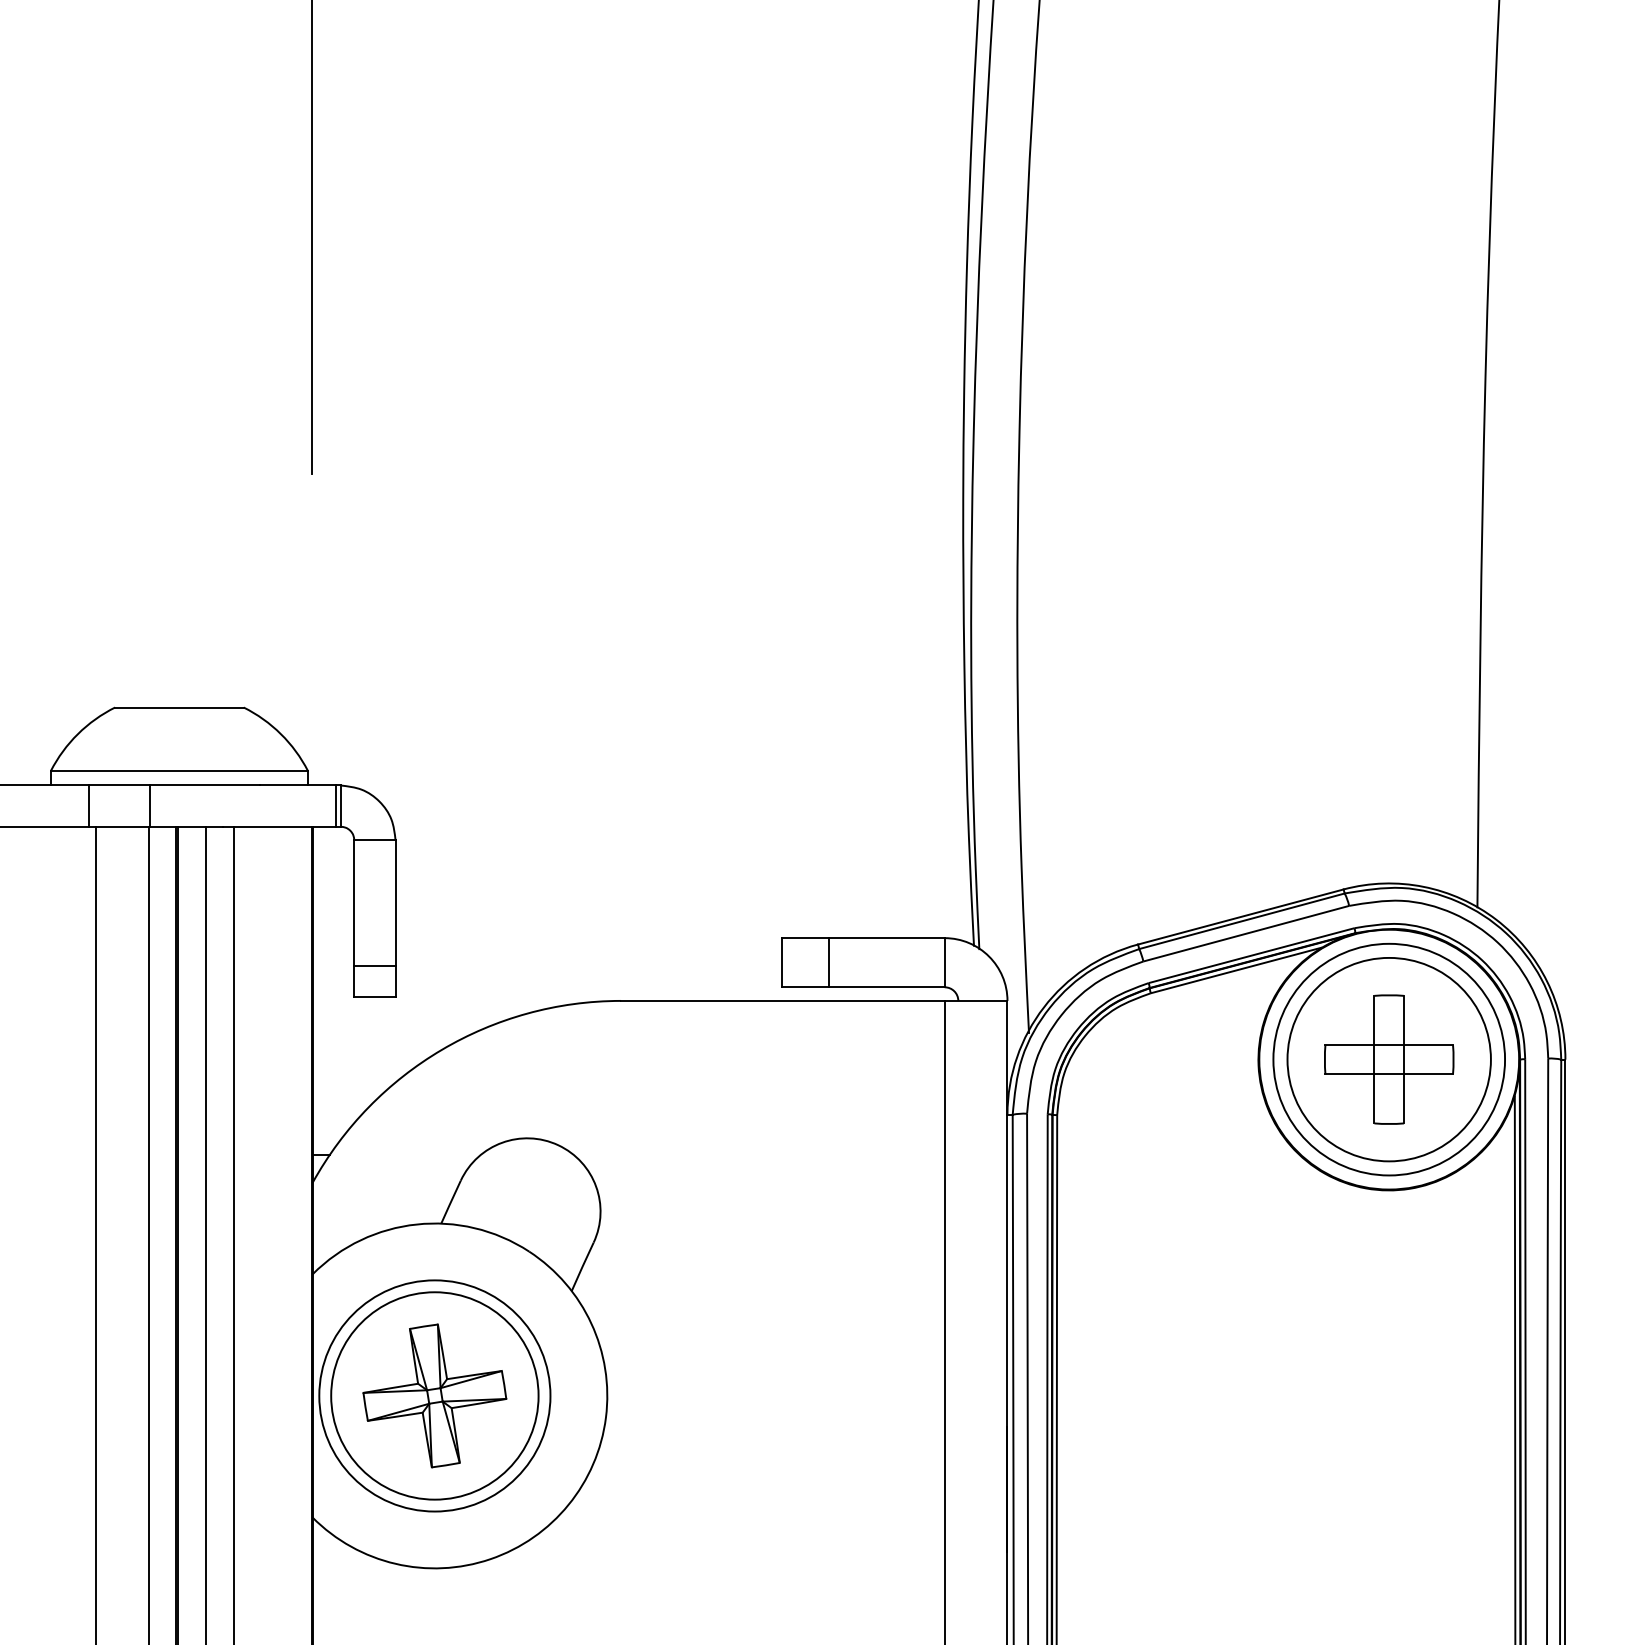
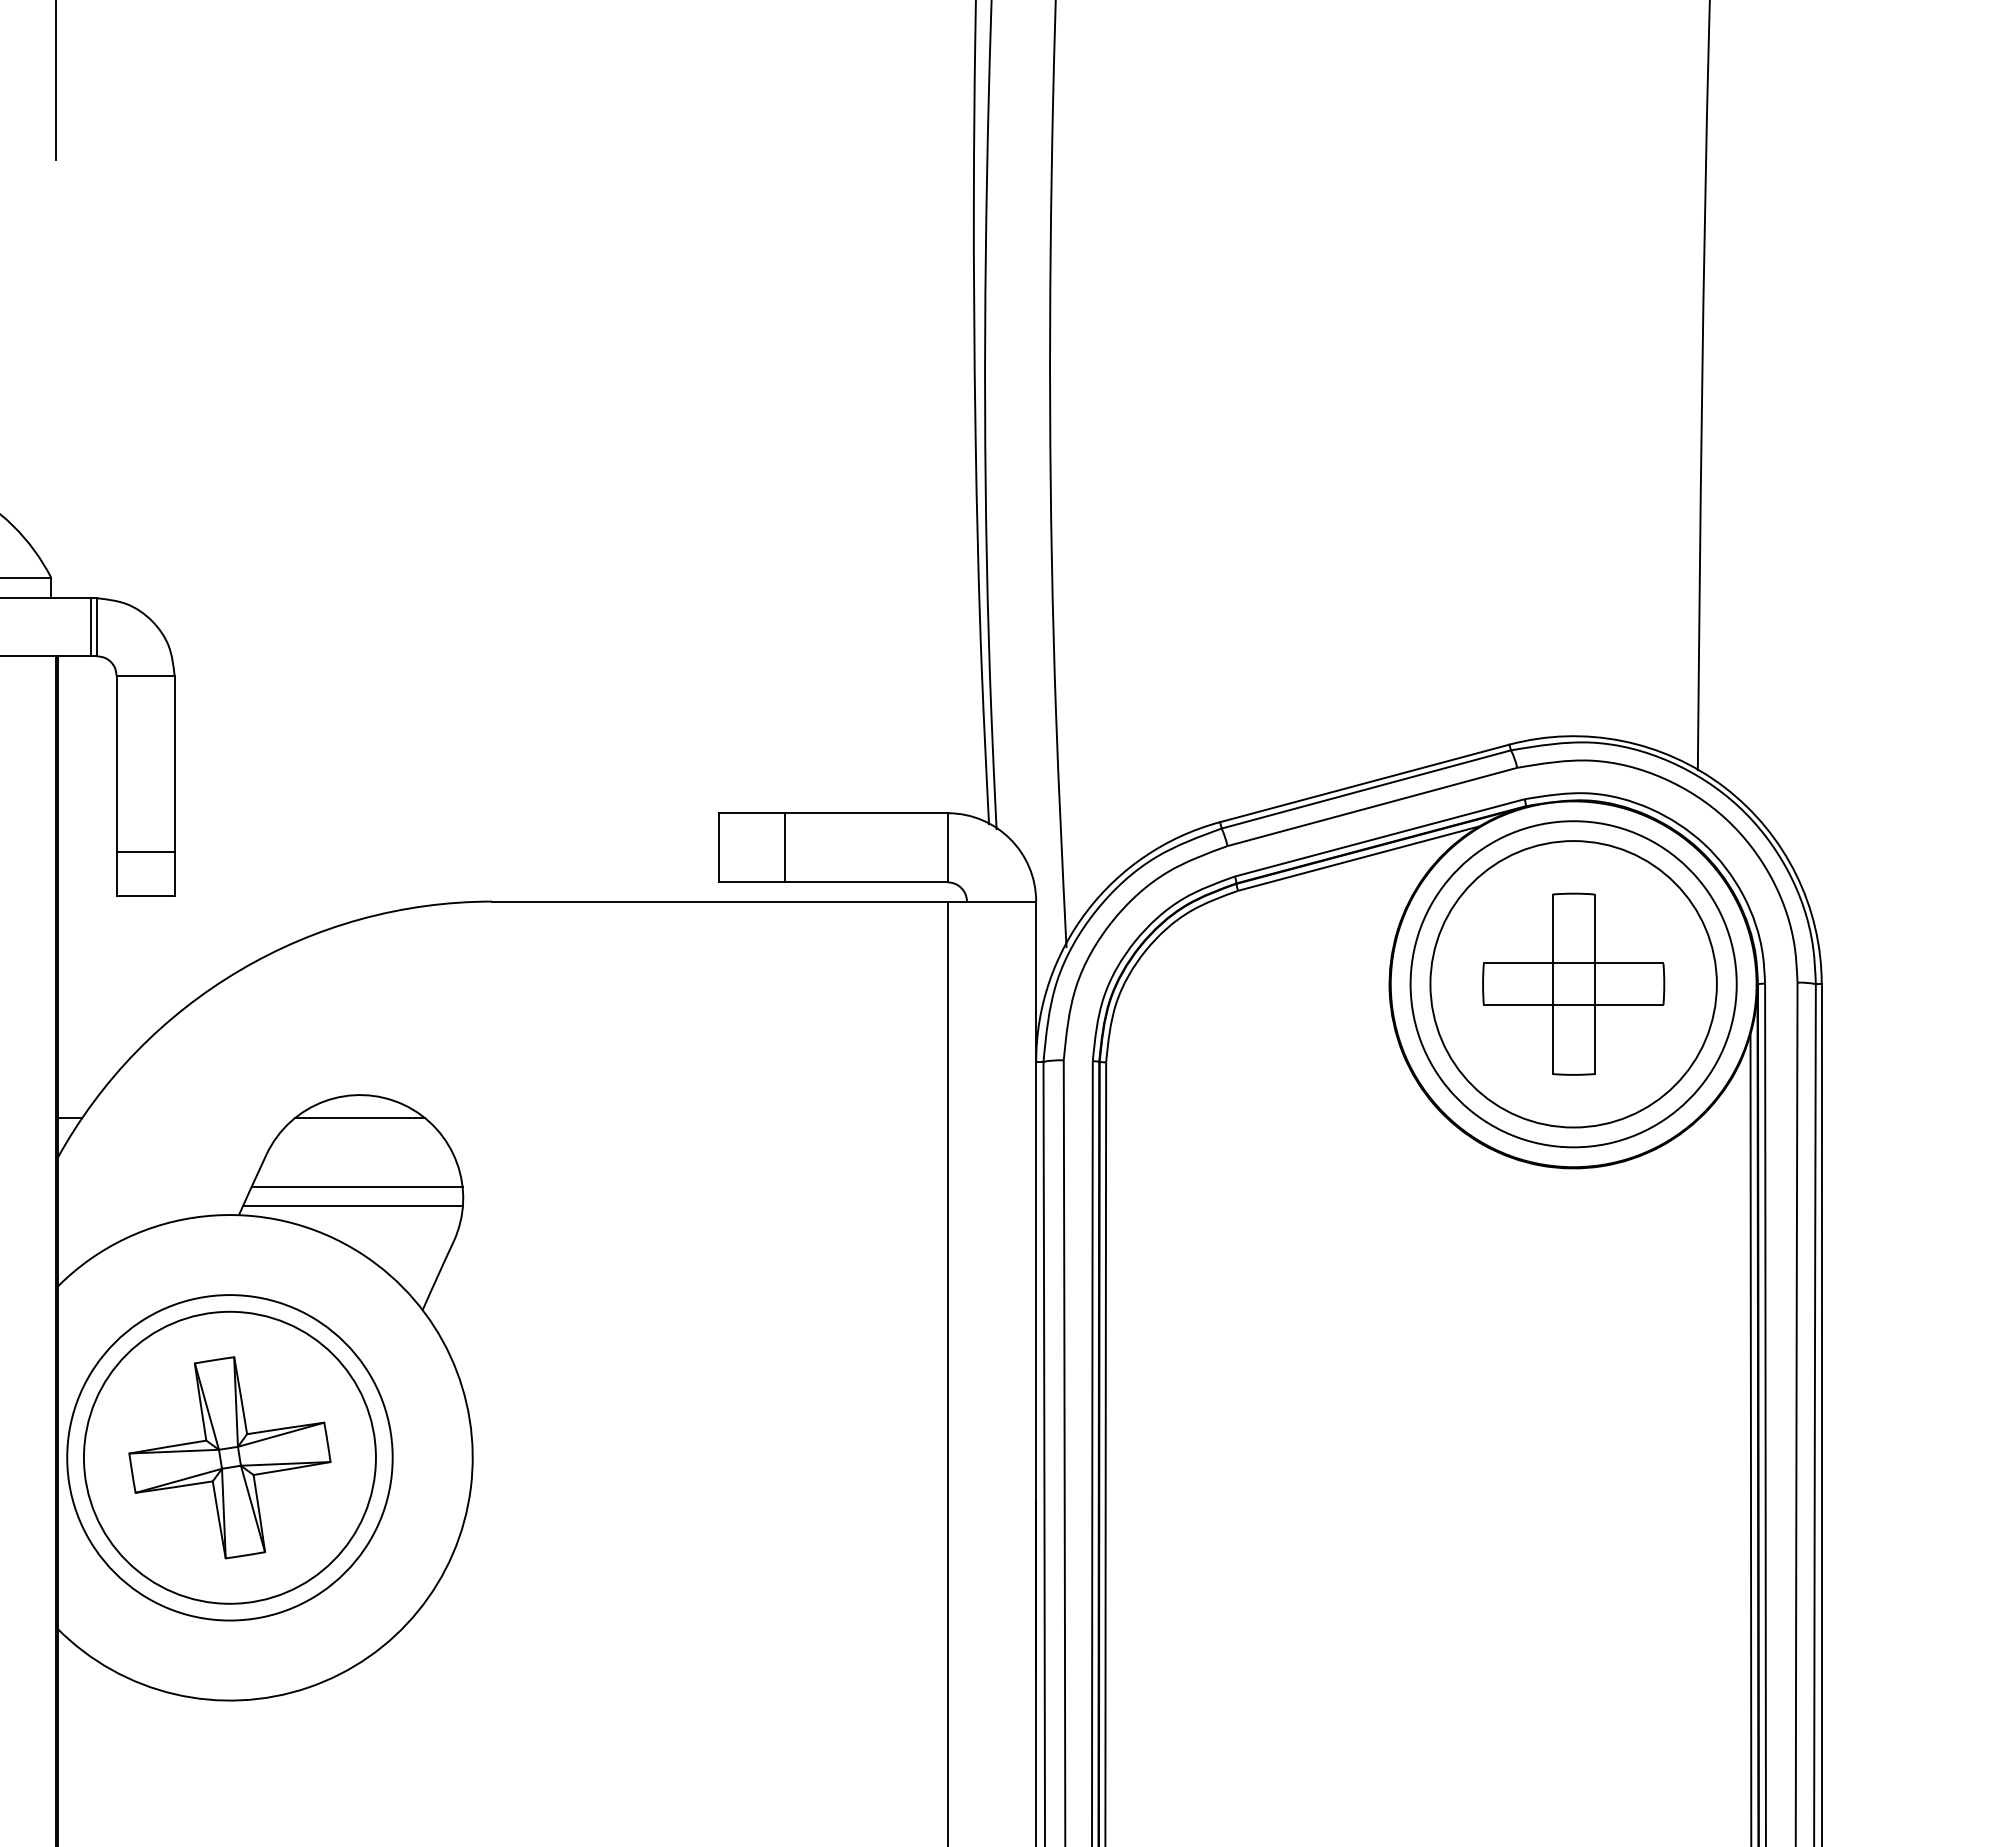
line: (527, 1154) -> (360, 1117), added
line: (525, 1203) -> (357, 1186), added
line: (522, 1217) -> (353, 1206), added

